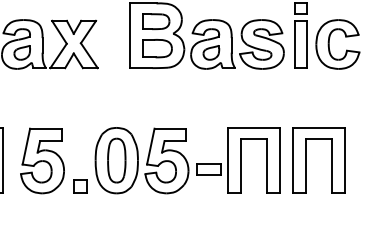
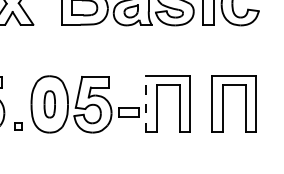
line: (228, 159) -> (146, 103), solid -> dashed
part: (116, 160) -> (49, 104), size x0.7
part: (306, 160) -> (223, 104), moved
part: (80, 186) -> (18, 126), size x0.6

